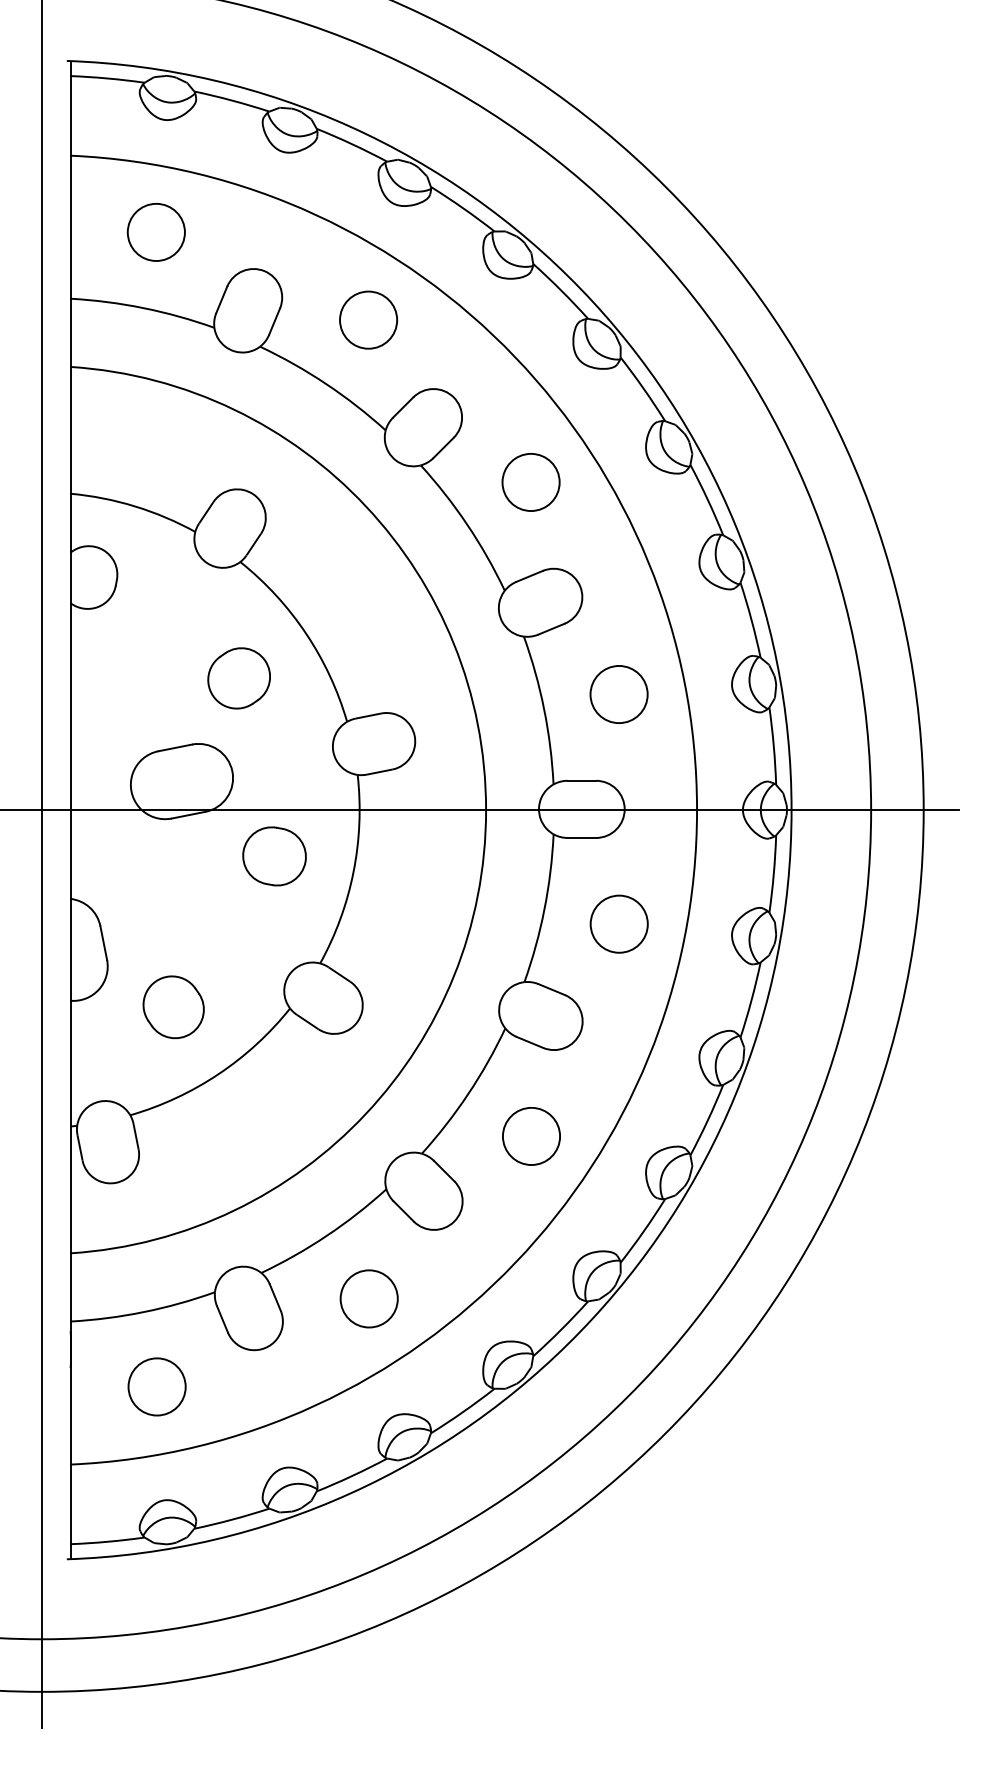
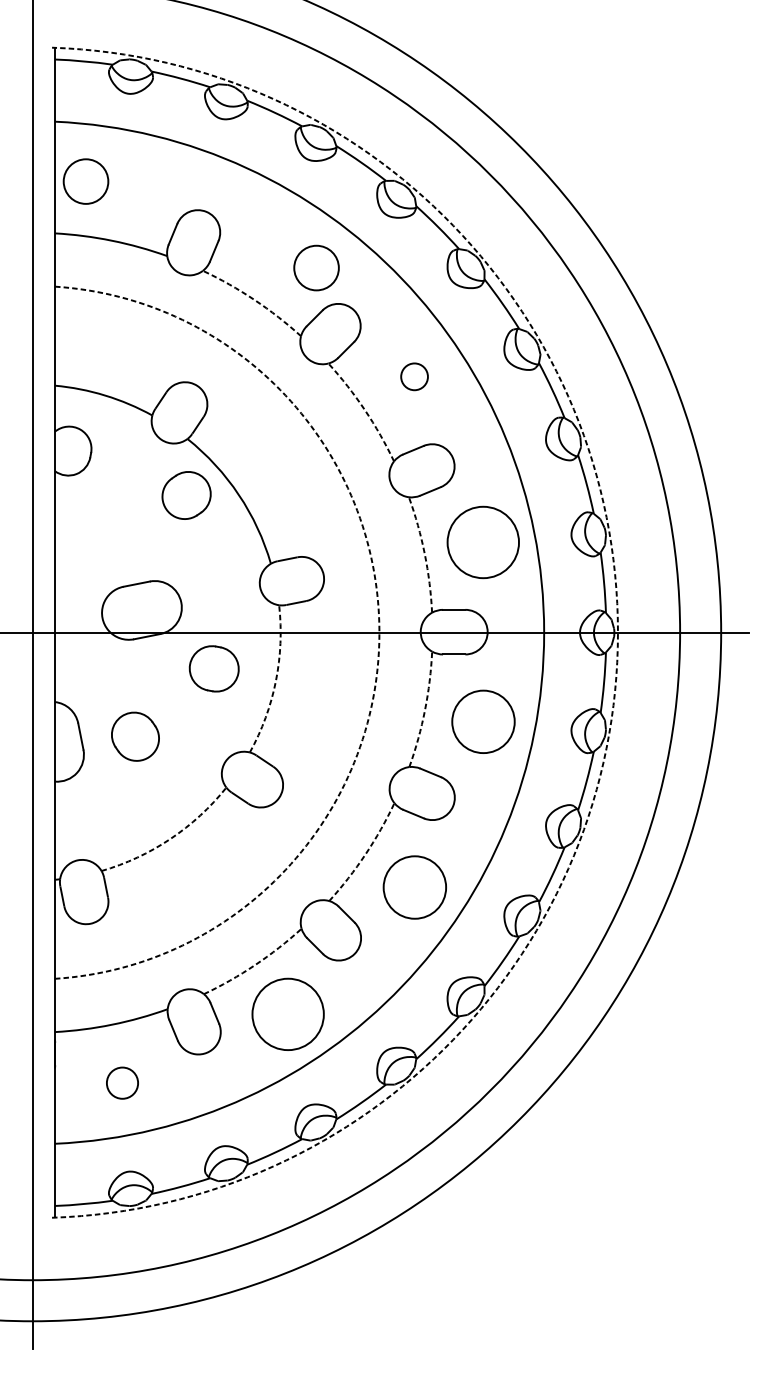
circle: (155, 232) -> (85, 181), moved
circle: (368, 319) -> (316, 267), moved
arc: (326, 383) -> (254, 299), solid -> dashed
circle: (530, 482) -> (414, 376), size x0.6
arc: (467, 524) -> (364, 409), solid -> dashed
part: (238, 678) -> (186, 495), moved
circle: (618, 694) -> (482, 542), size x1.6
arc: (544, 709) -> (425, 554), solid -> dashed
arc: (486, 810) -> (379, 633), solid -> dashed
arc: (791, 810) -> (617, 633), solid -> dashed
arc: (353, 872) -> (275, 681), solid -> dashed
arc: (544, 909) -> (425, 710), solid -> dashed
circle: (618, 923) -> (482, 721), size x1.4
part: (173, 1007) -> (135, 736), moved
arc: (218, 1074) -> (170, 839), solid -> dashed
arc: (468, 1094) -> (365, 854), solid -> dashed
circle: (531, 1136) -> (414, 887), size x1.4
arc: (326, 1235) -> (254, 964), solid -> dashed
circle: (368, 1298) -> (287, 1014), size x1.6
circle: (156, 1386) -> (122, 1082), size x0.7

